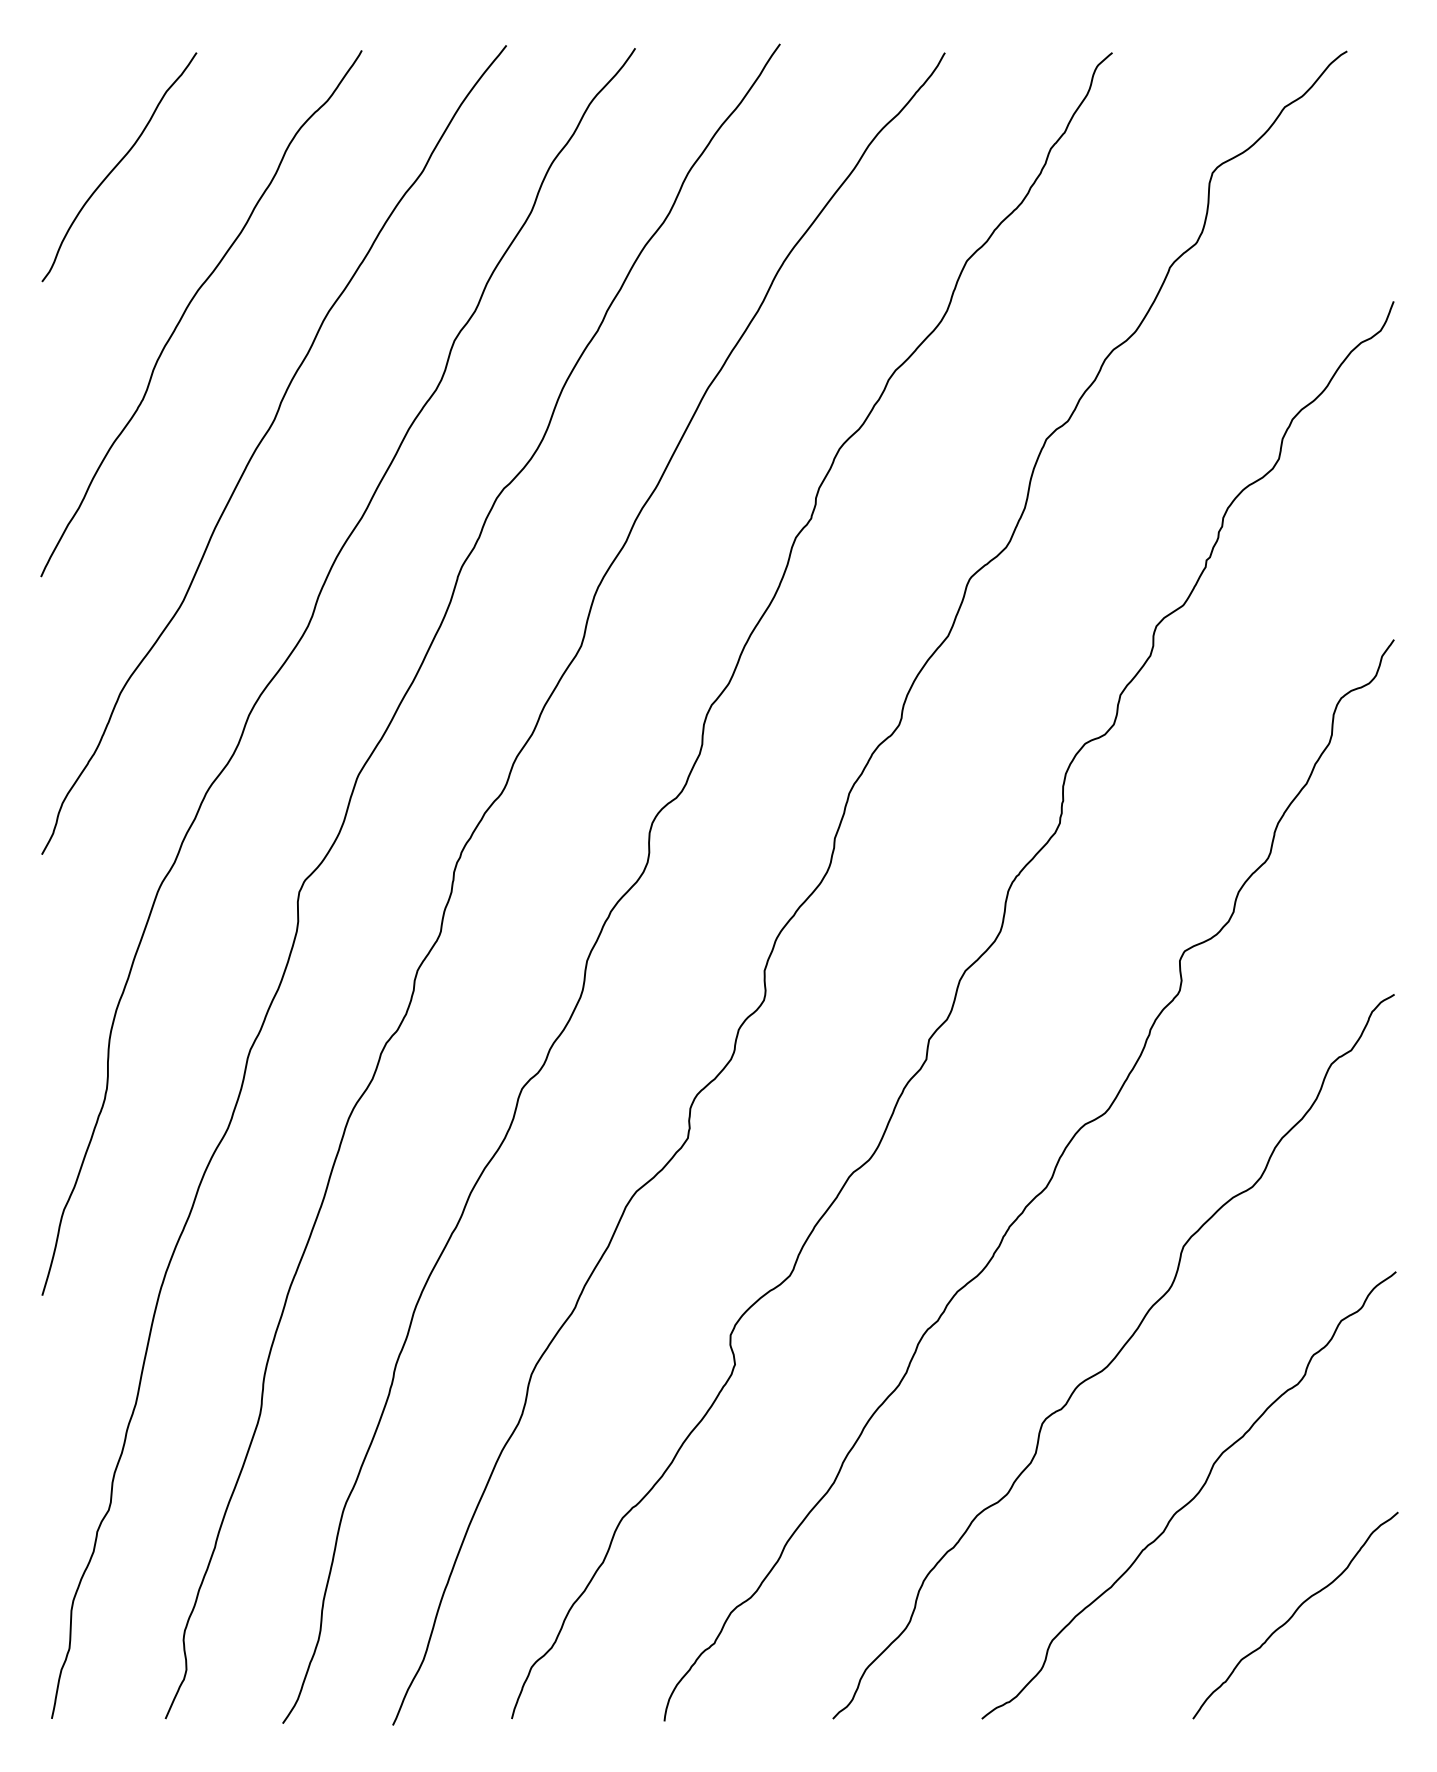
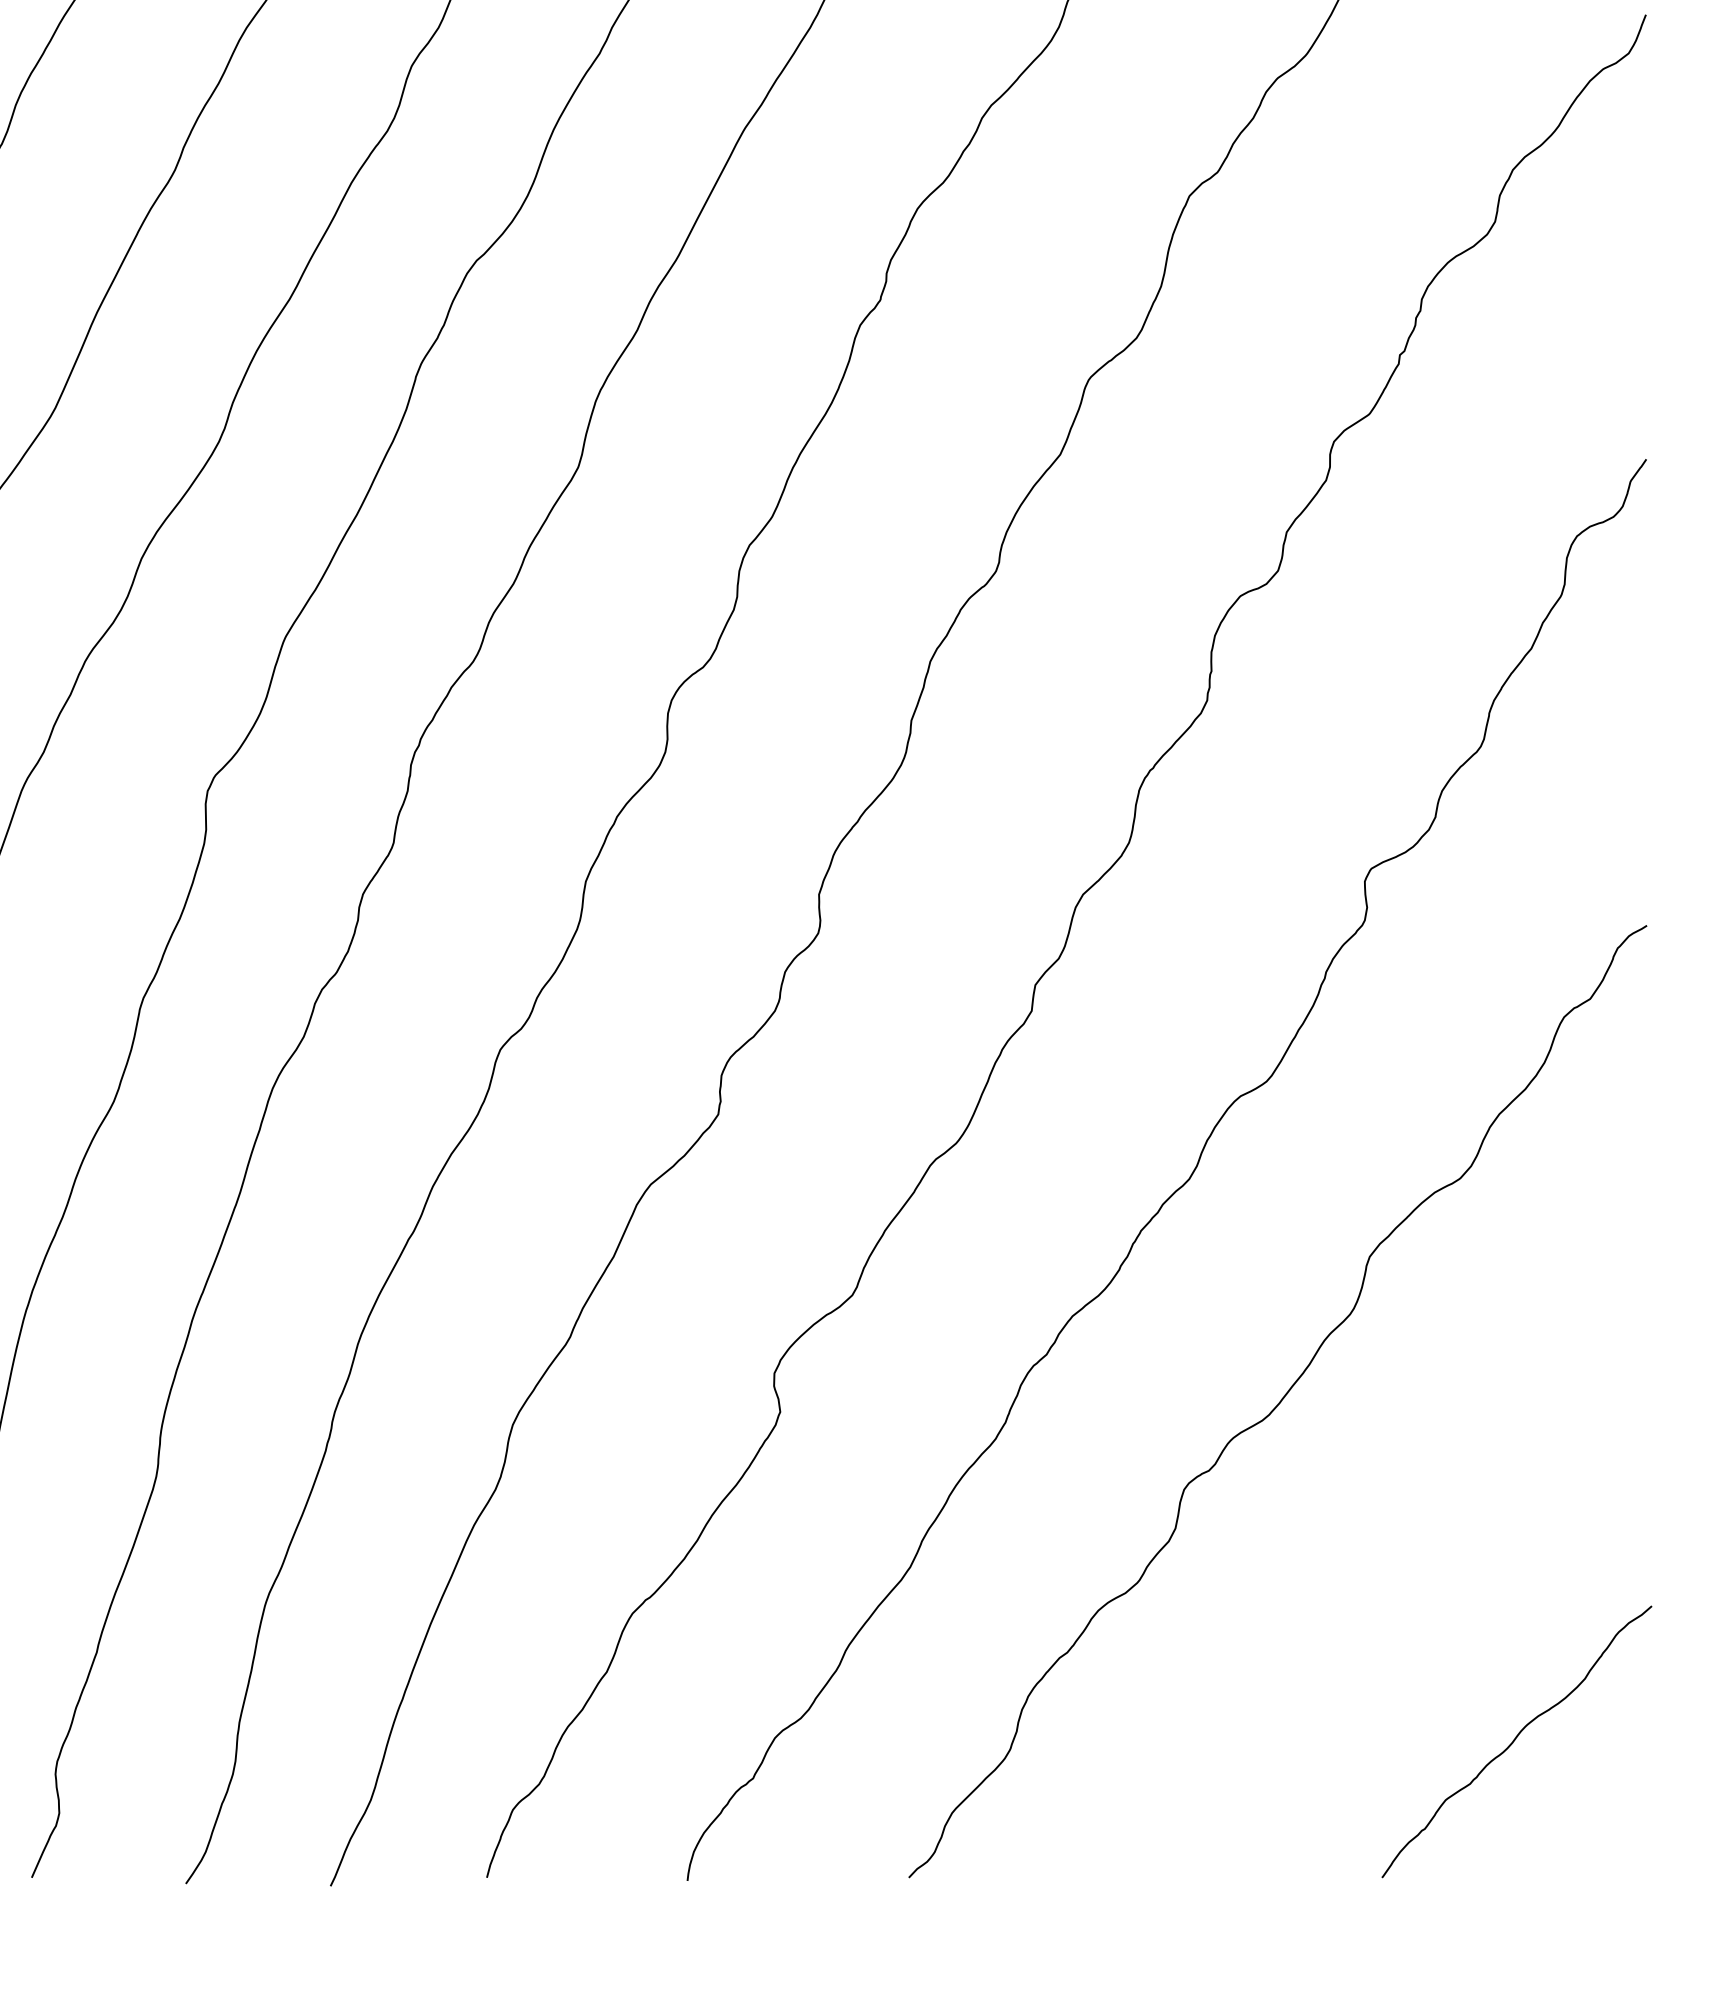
curve: (1192, 1498) -> (1381, 1587), removed

